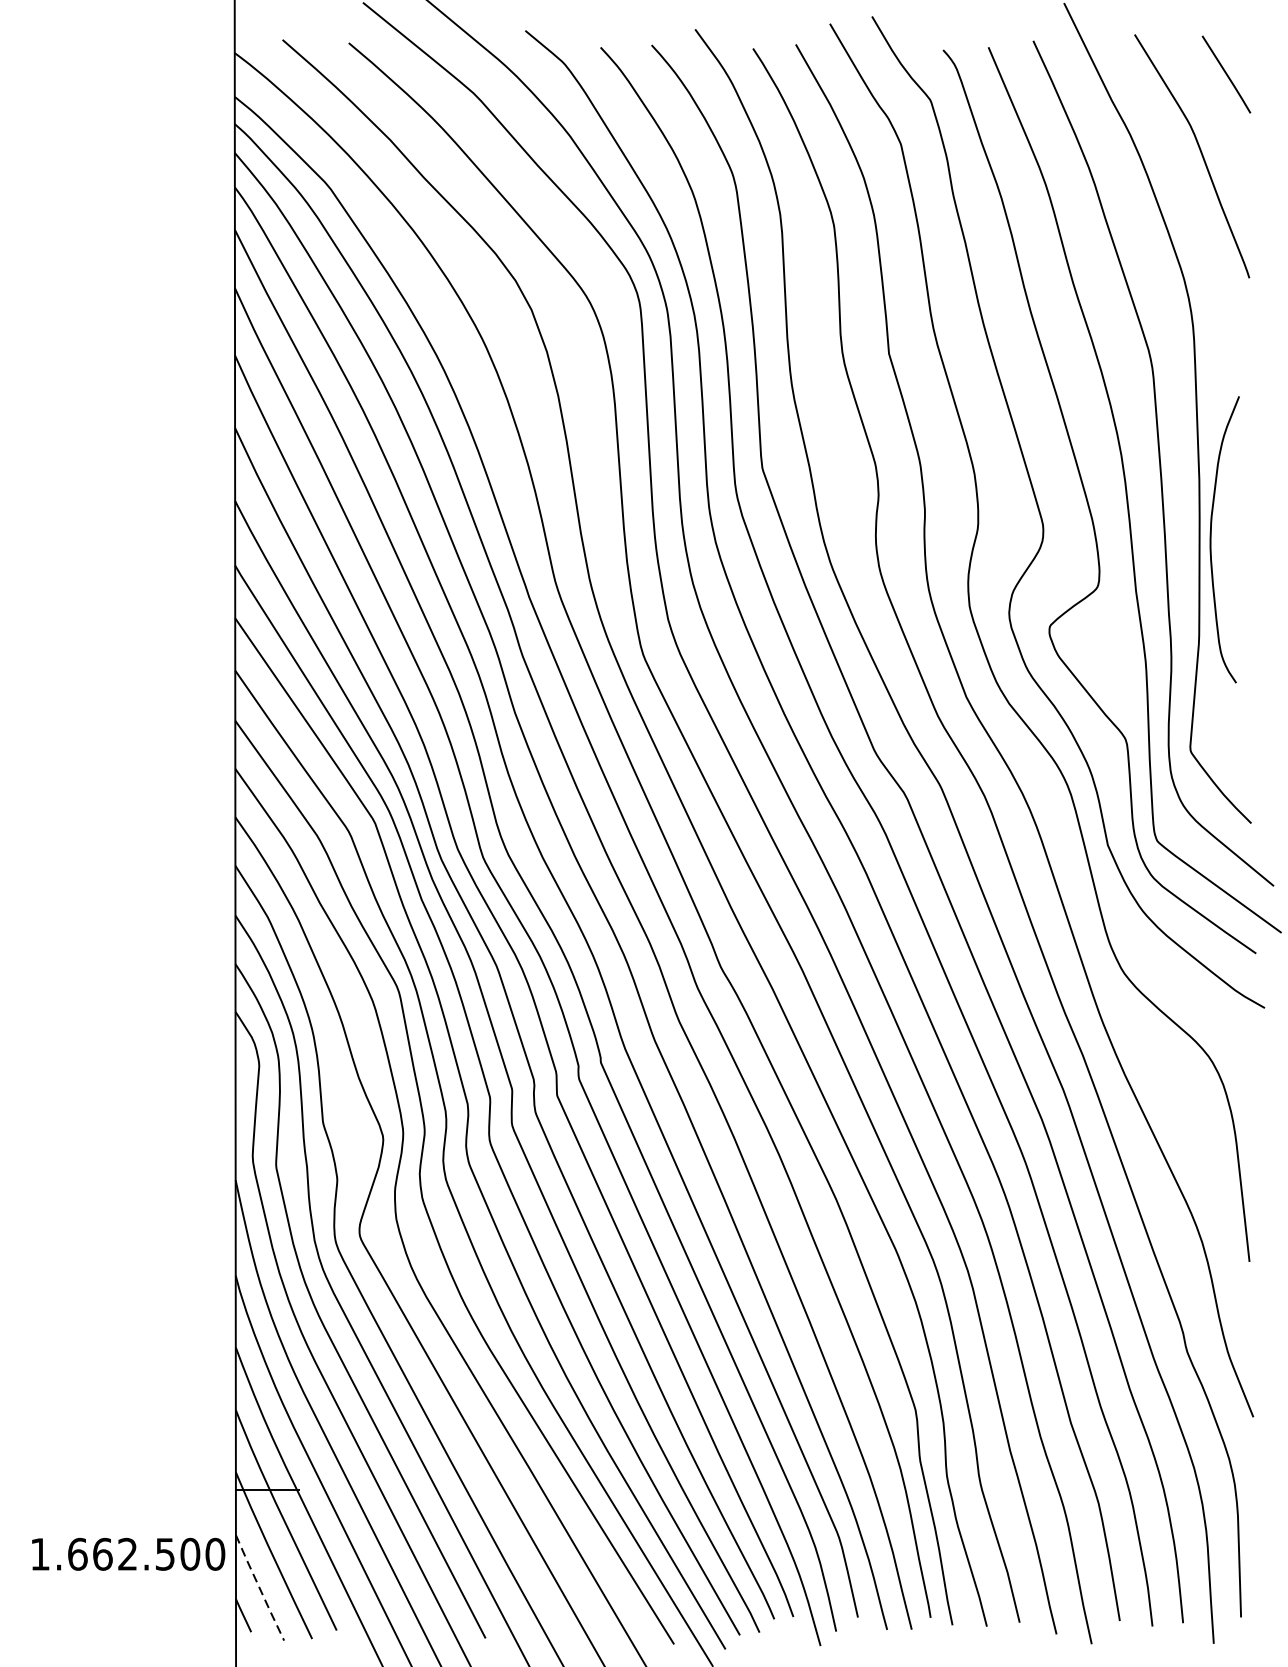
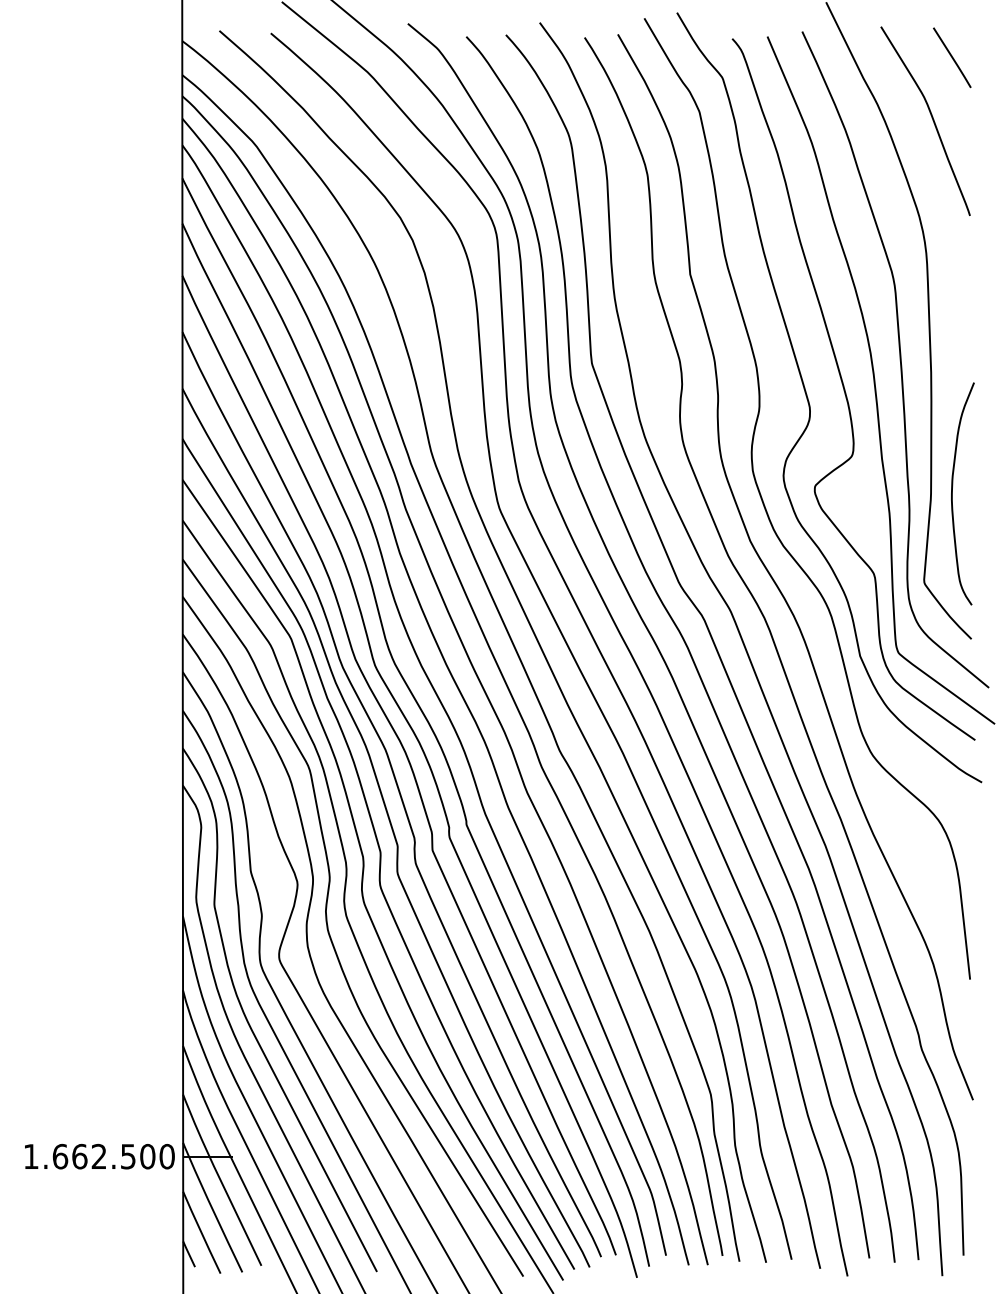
curve: (1211, 539) -> (952, 493), moved
text: (128, 1554) -> (99, 1156), moved
line: (259, 1587) -> (201, 1232), dashed -> solid

